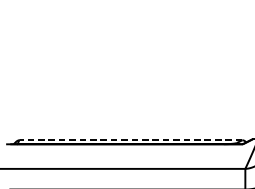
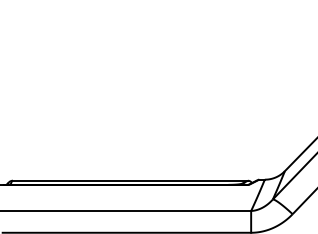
line: (131, 140) -> (130, 180), dashed -> solid

